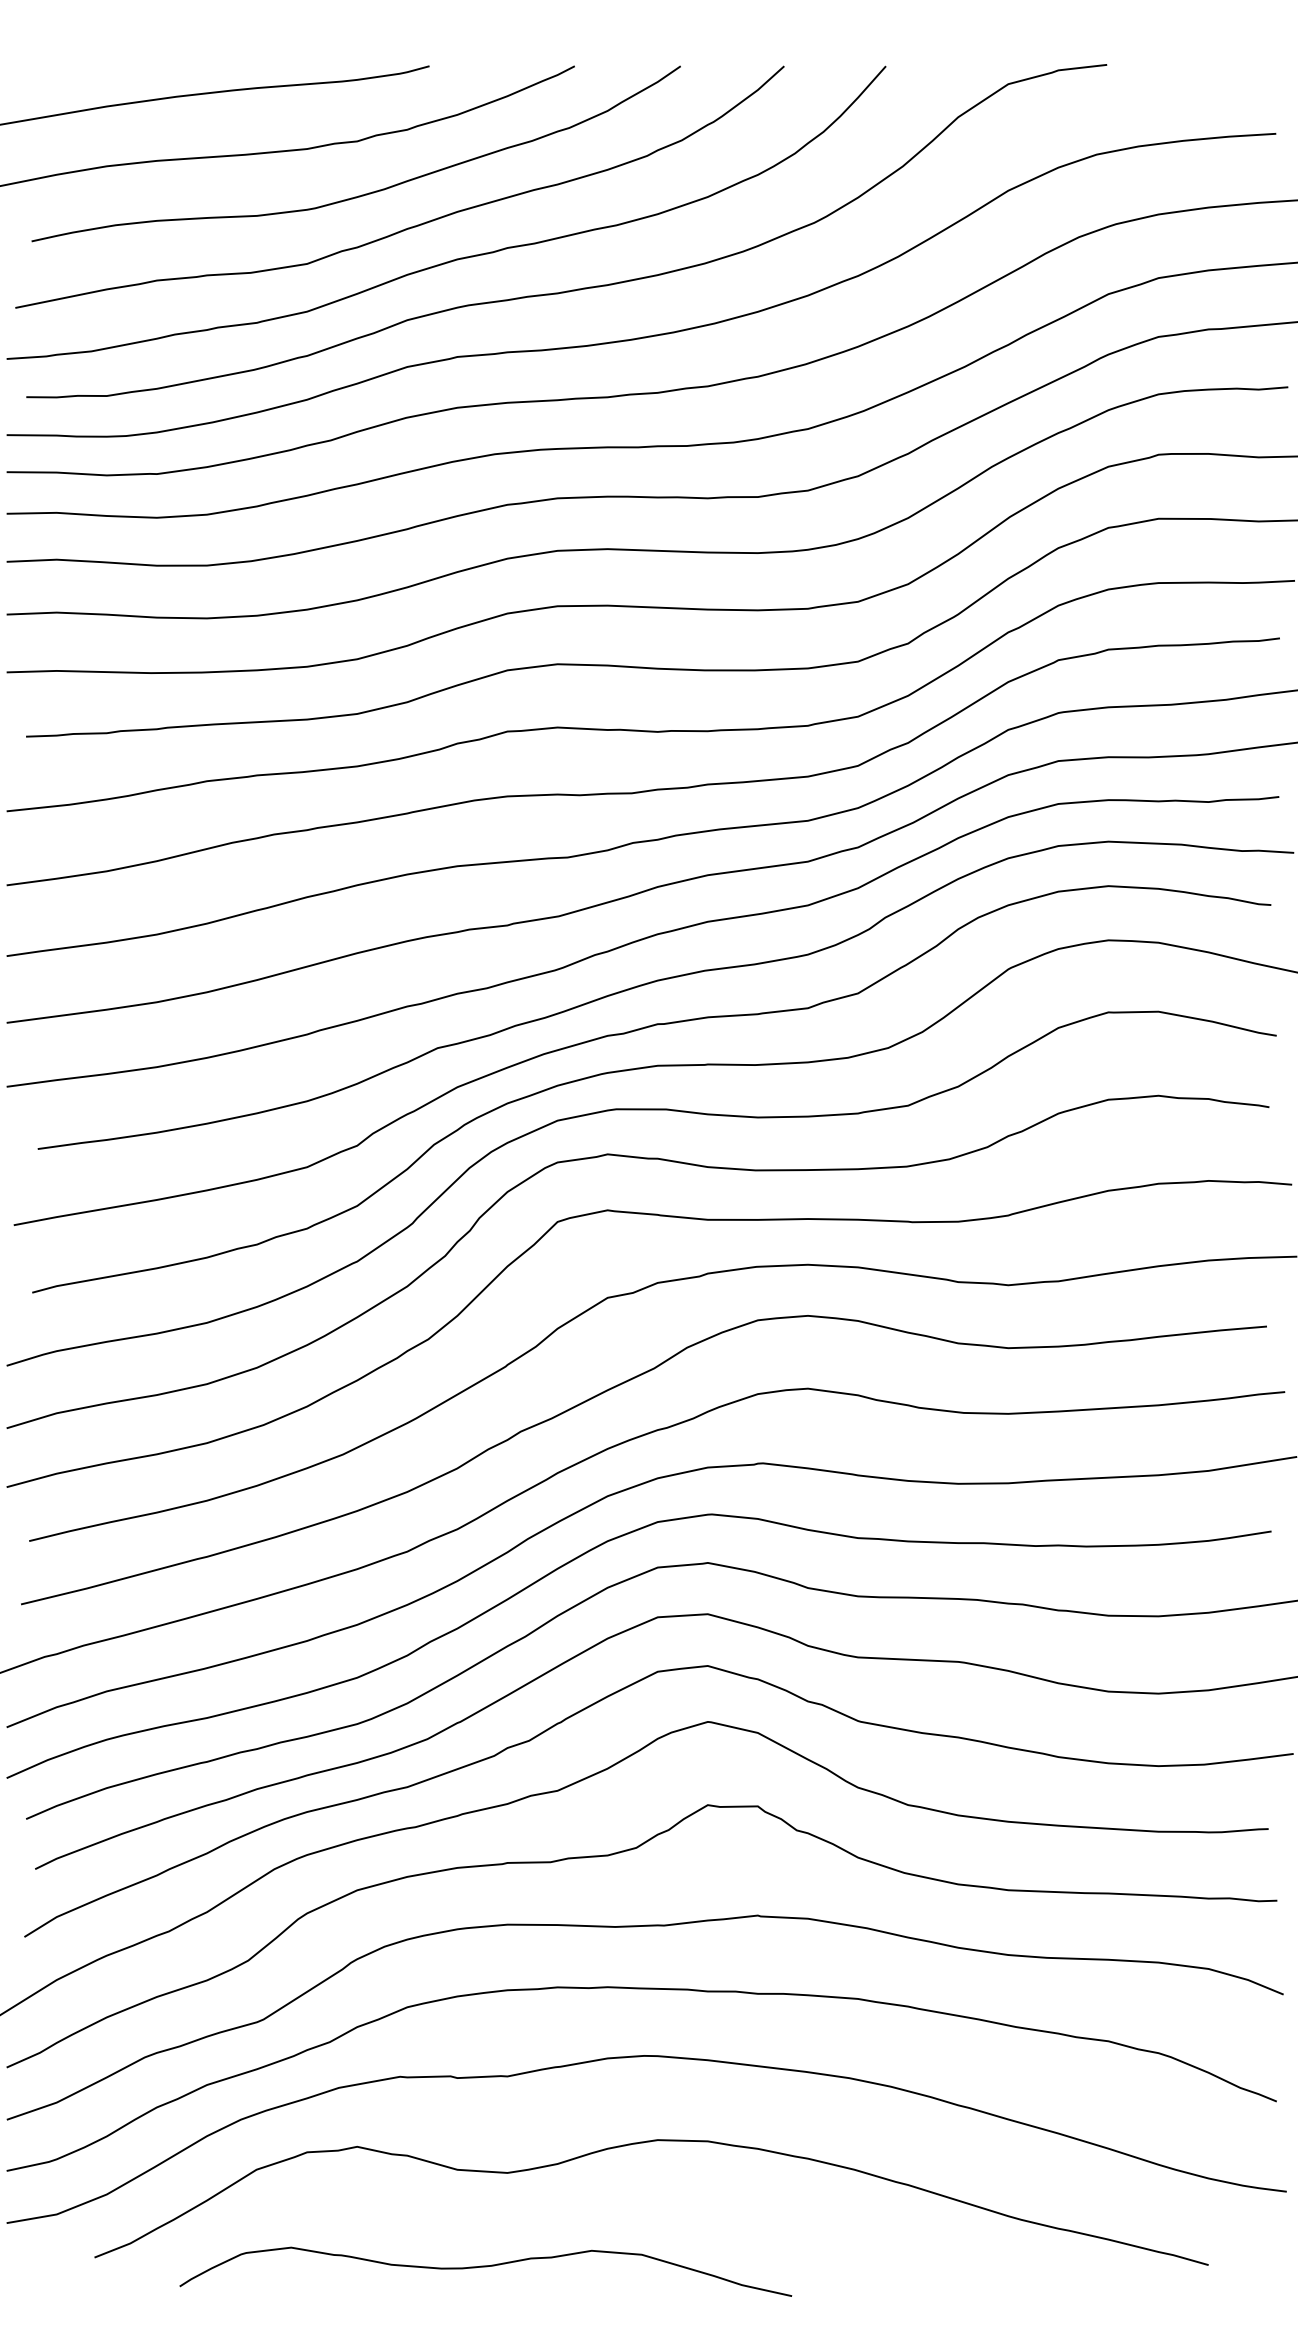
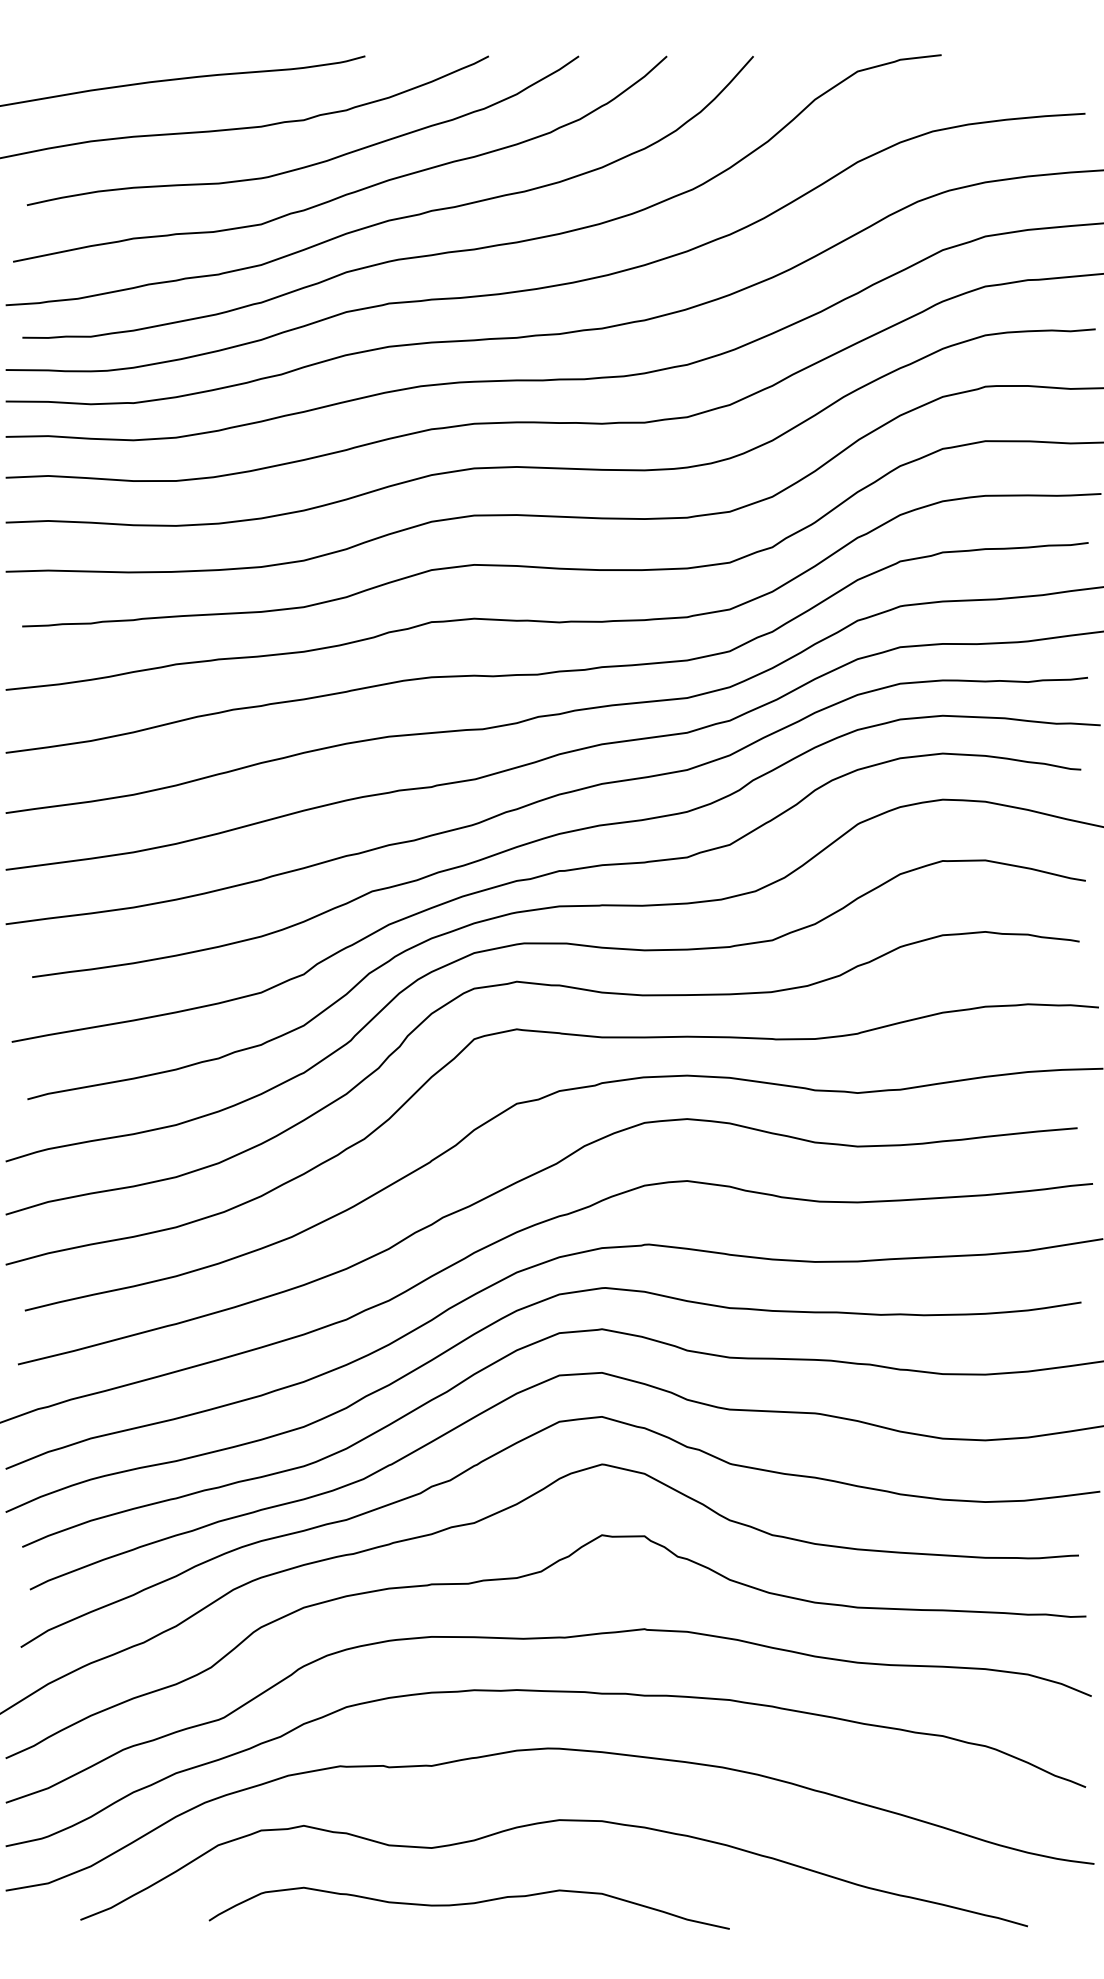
curve: (485, 2267) -> (469, 1904), moved

